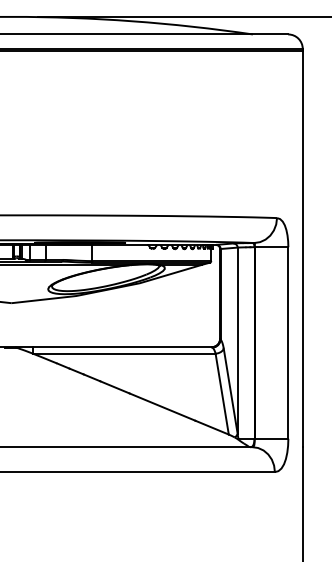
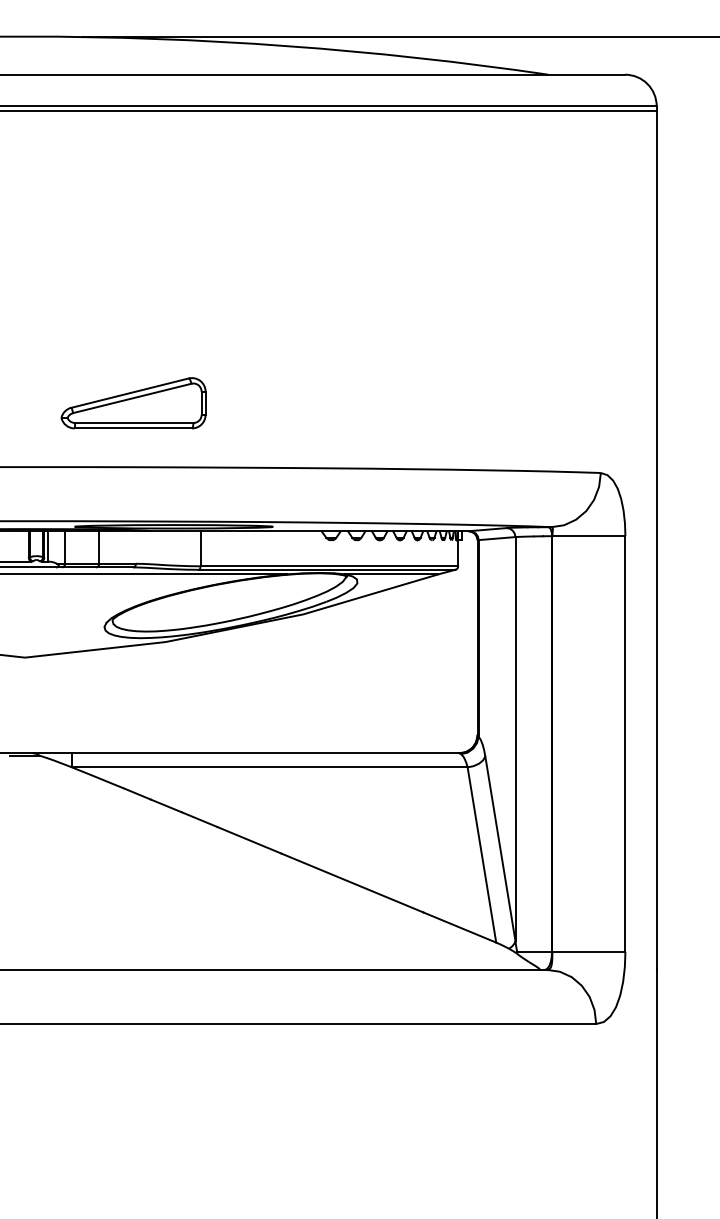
part: (61, 185) -> (133, 402), added

